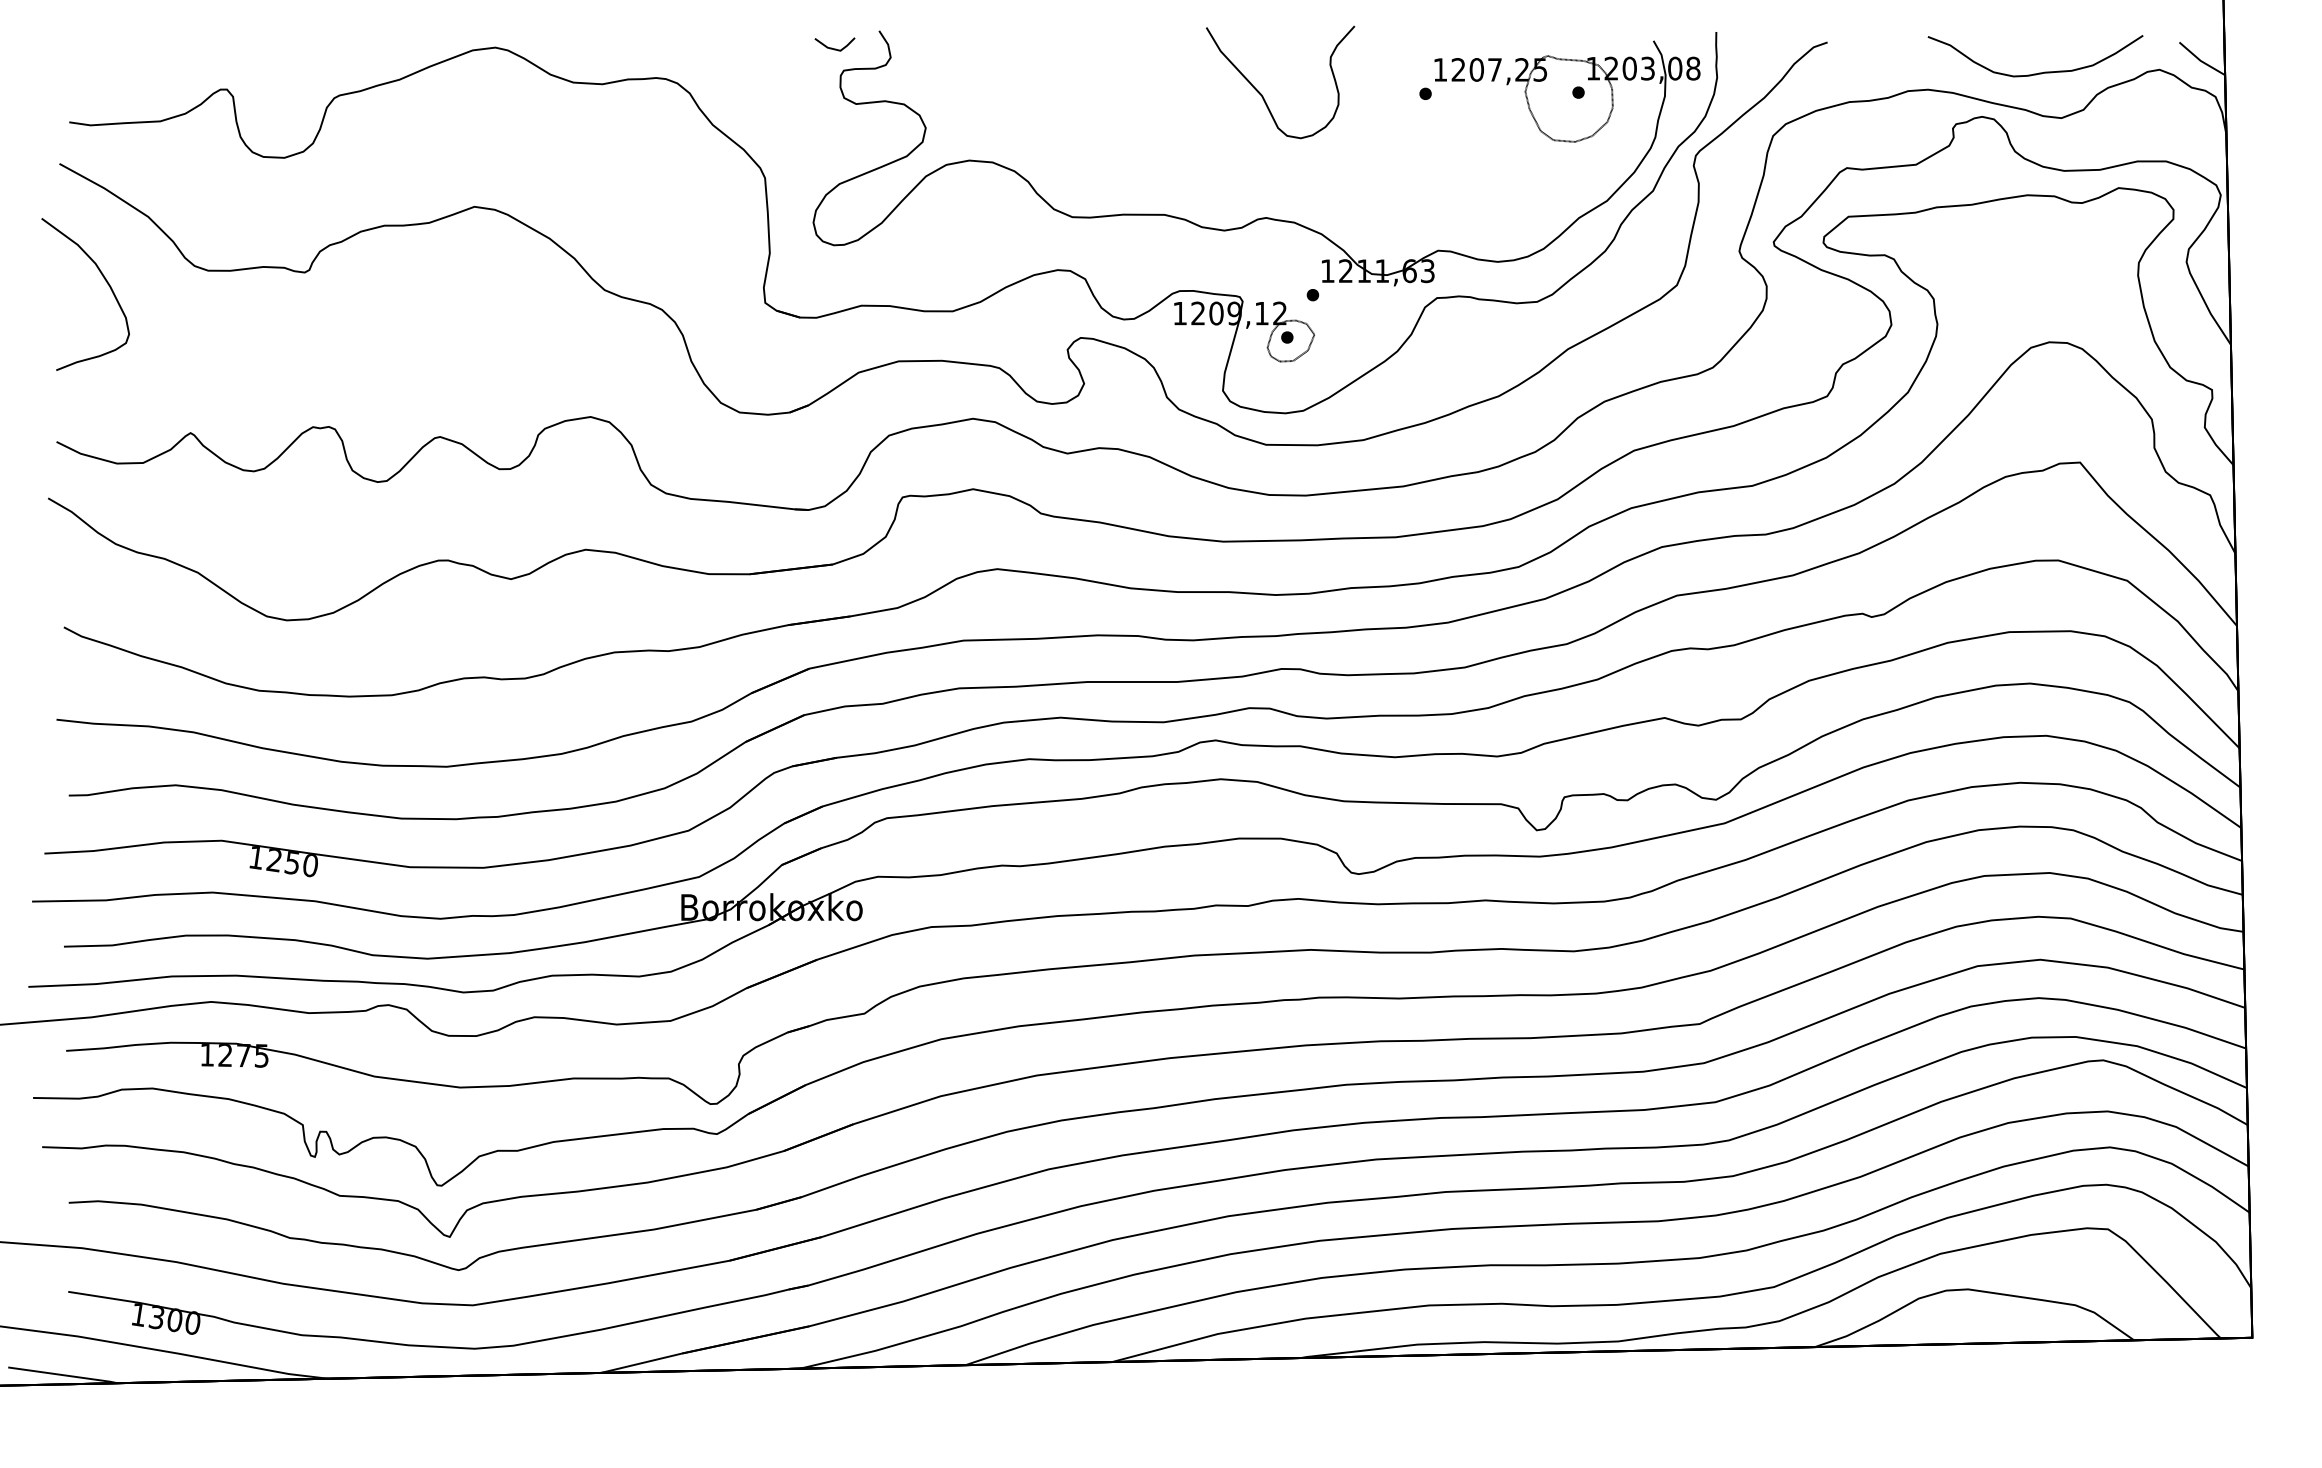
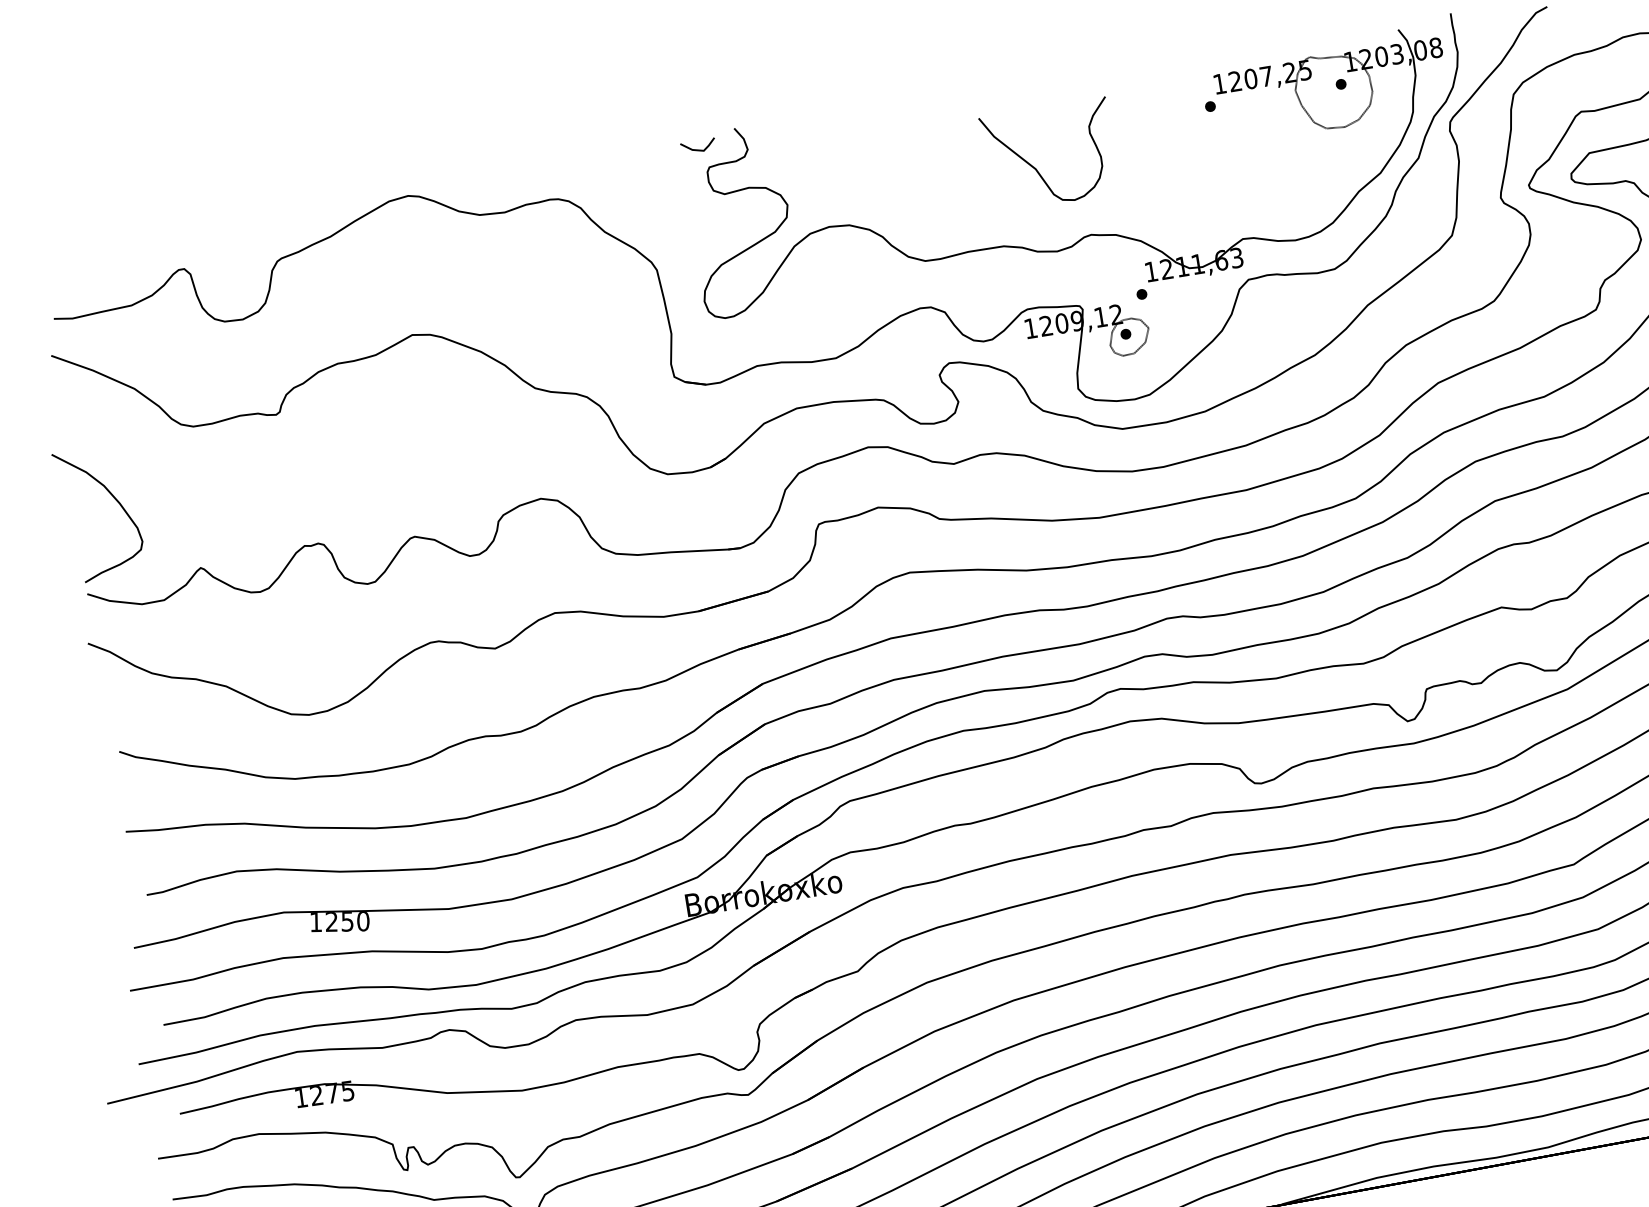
curve: (1262, 94) -> (1035, 167), moved
curve: (105, 281) -> (114, 499), moved

